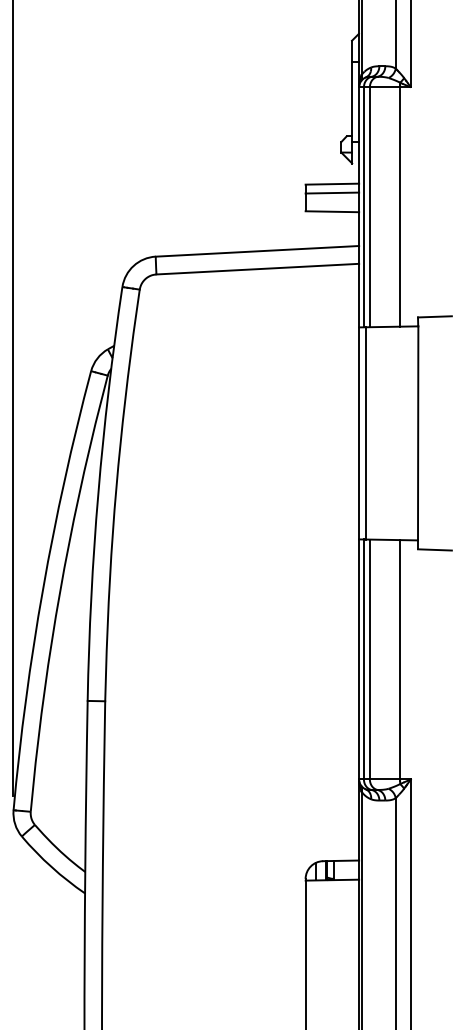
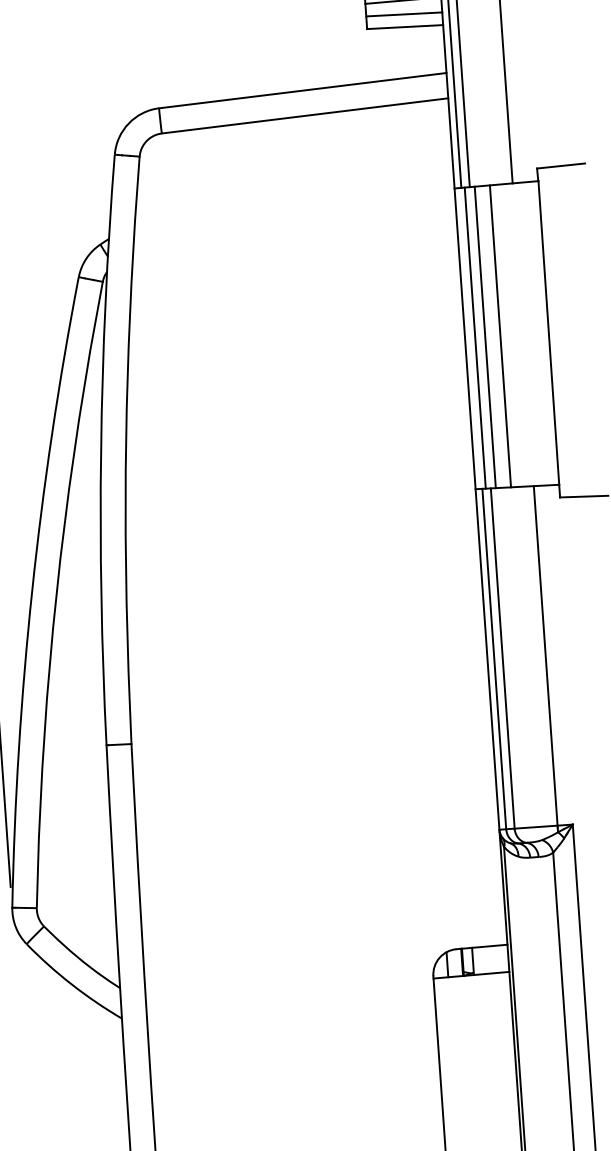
line: (332, 202) -> (404, 13), added
line: (384, 432) -> (500, 335), added
line: (373, 433) -> (485, 337), added

